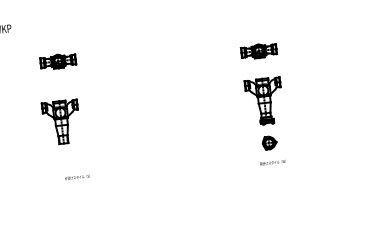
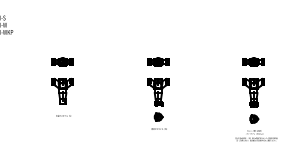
part: (57, 60) -> (62, 61), moved
part: (60, 121) -> (62, 90), moved
text: (77, 176) -> (63, 115), moved

